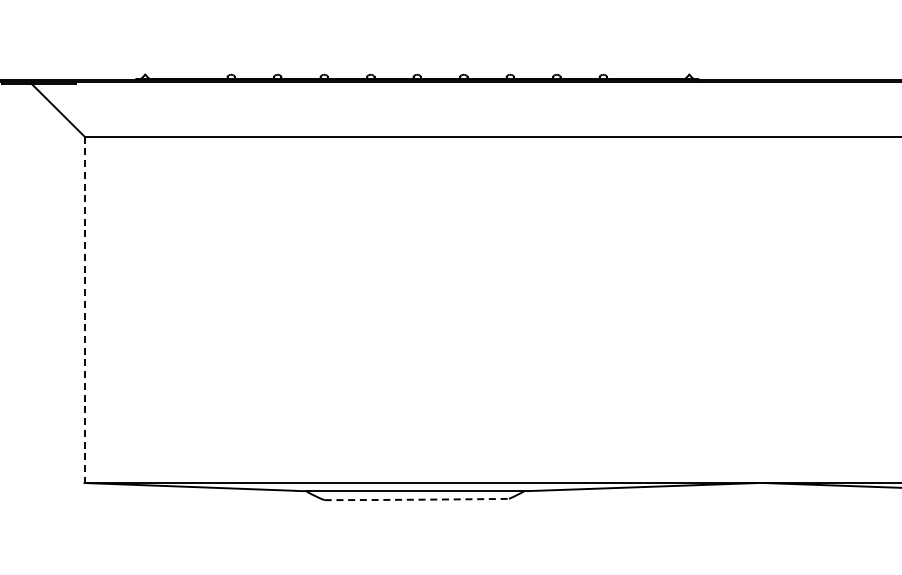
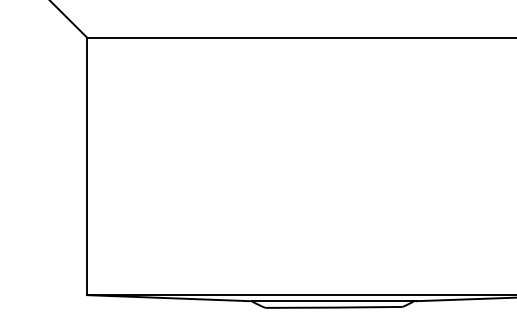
line: (84, 310) -> (87, 166), dashed -> solid
arc: (416, 499) -> (333, 307), dashed -> solid

